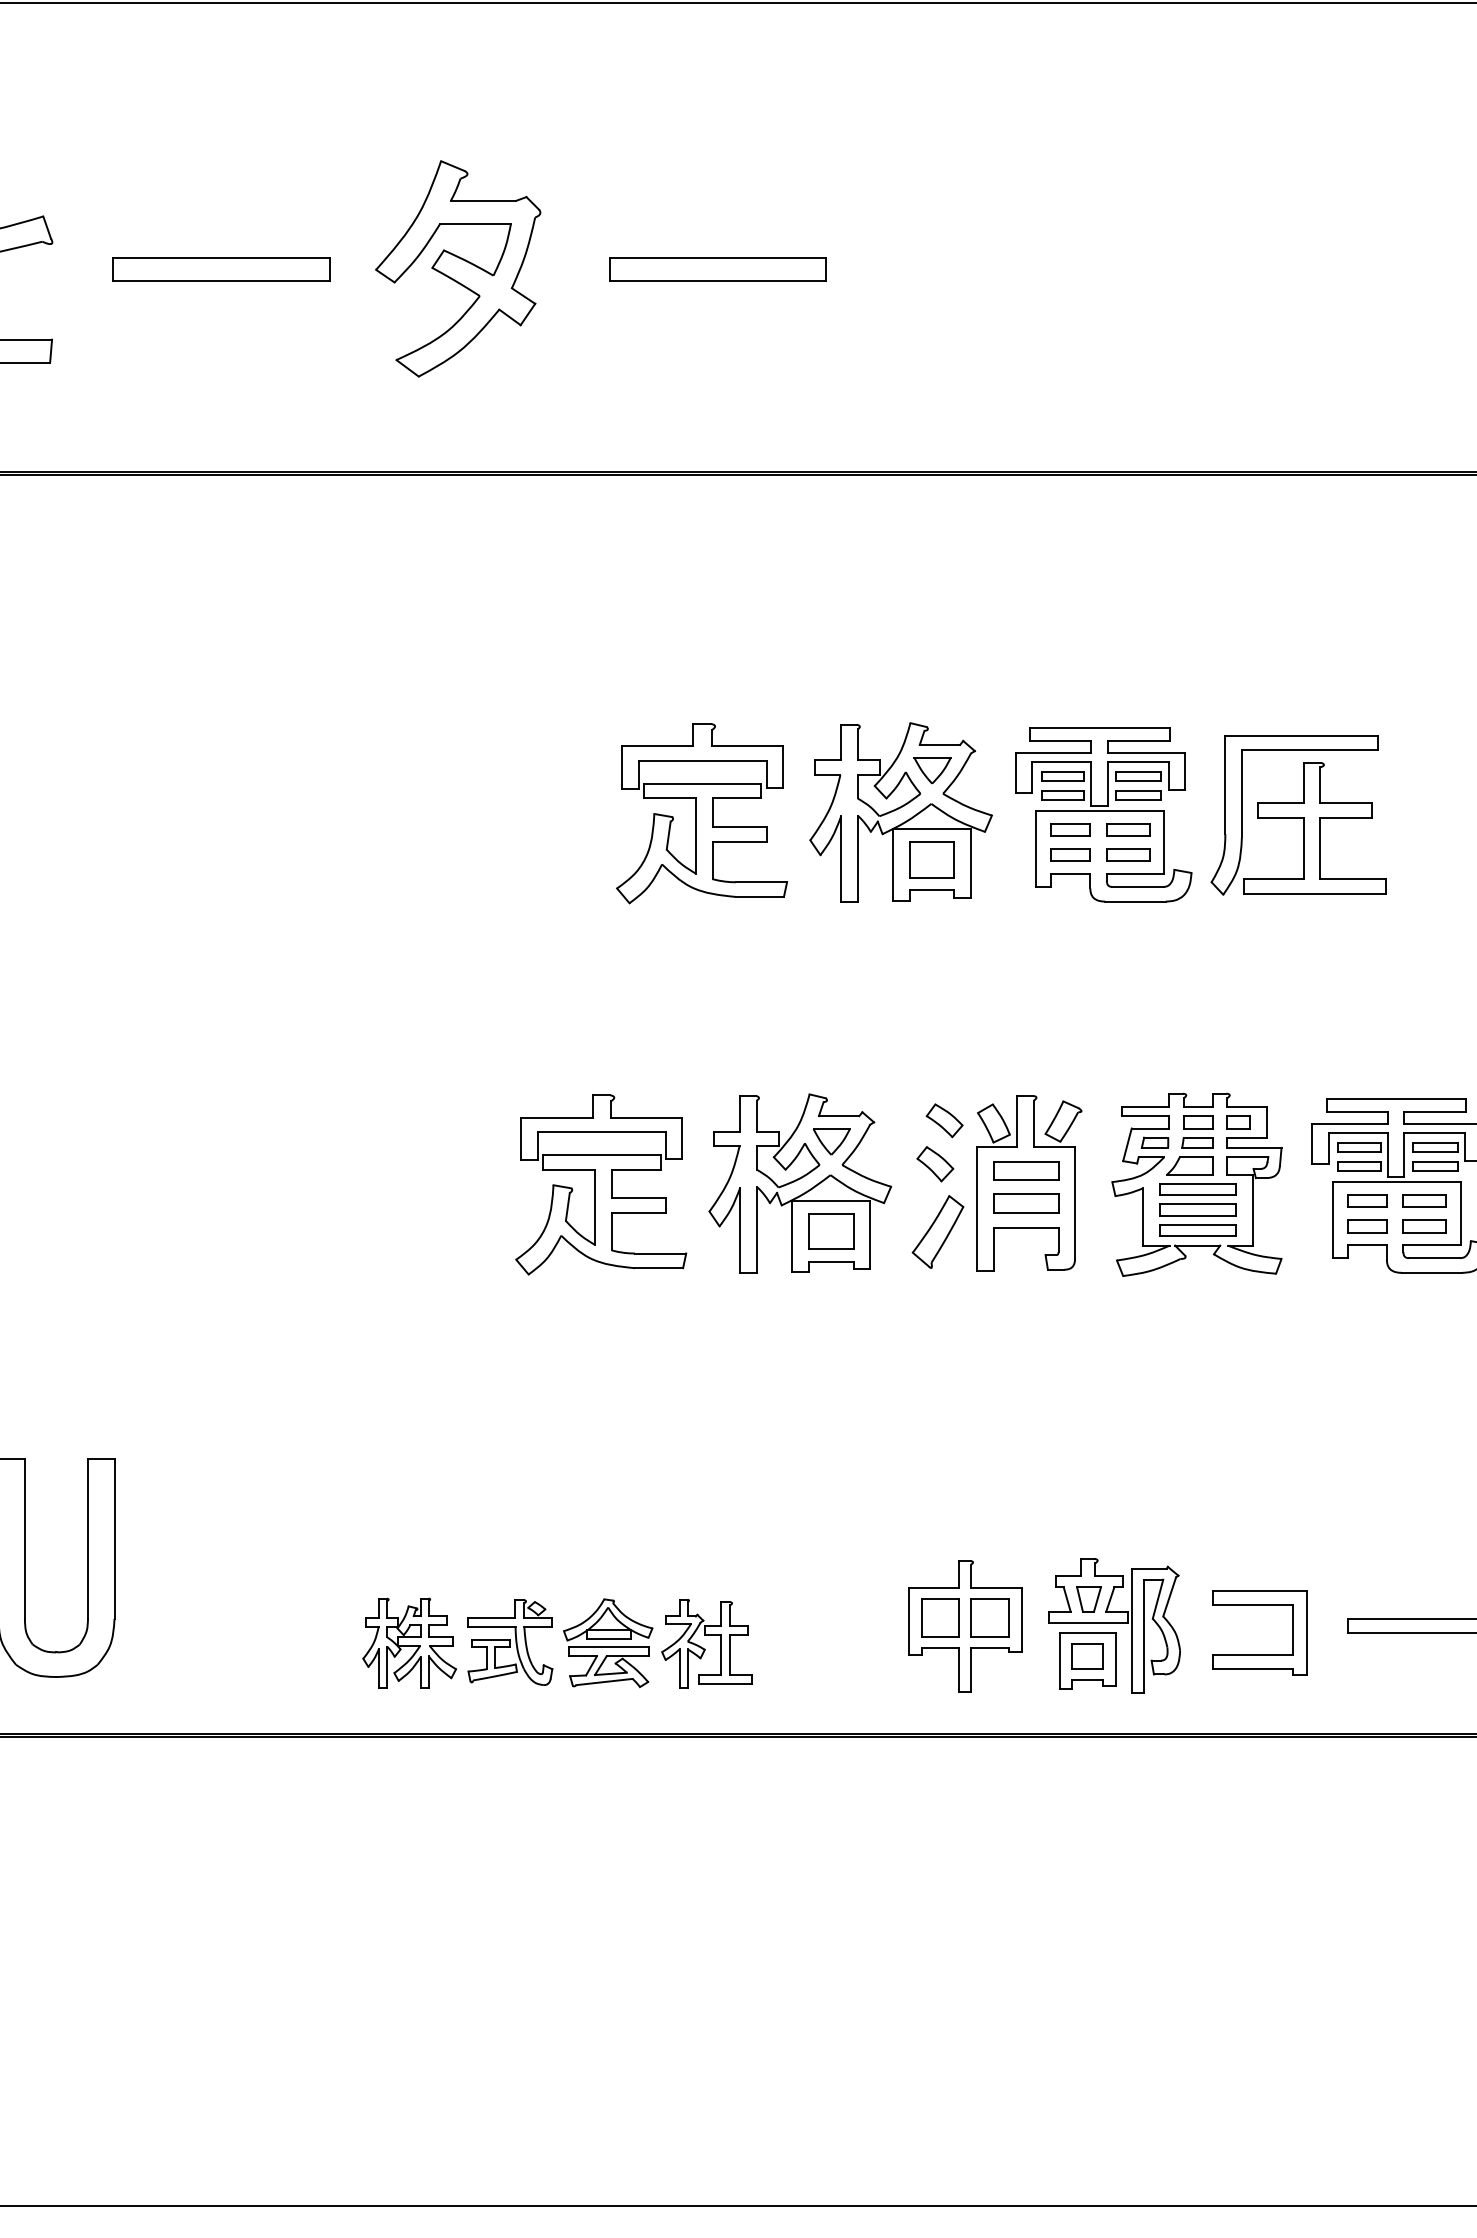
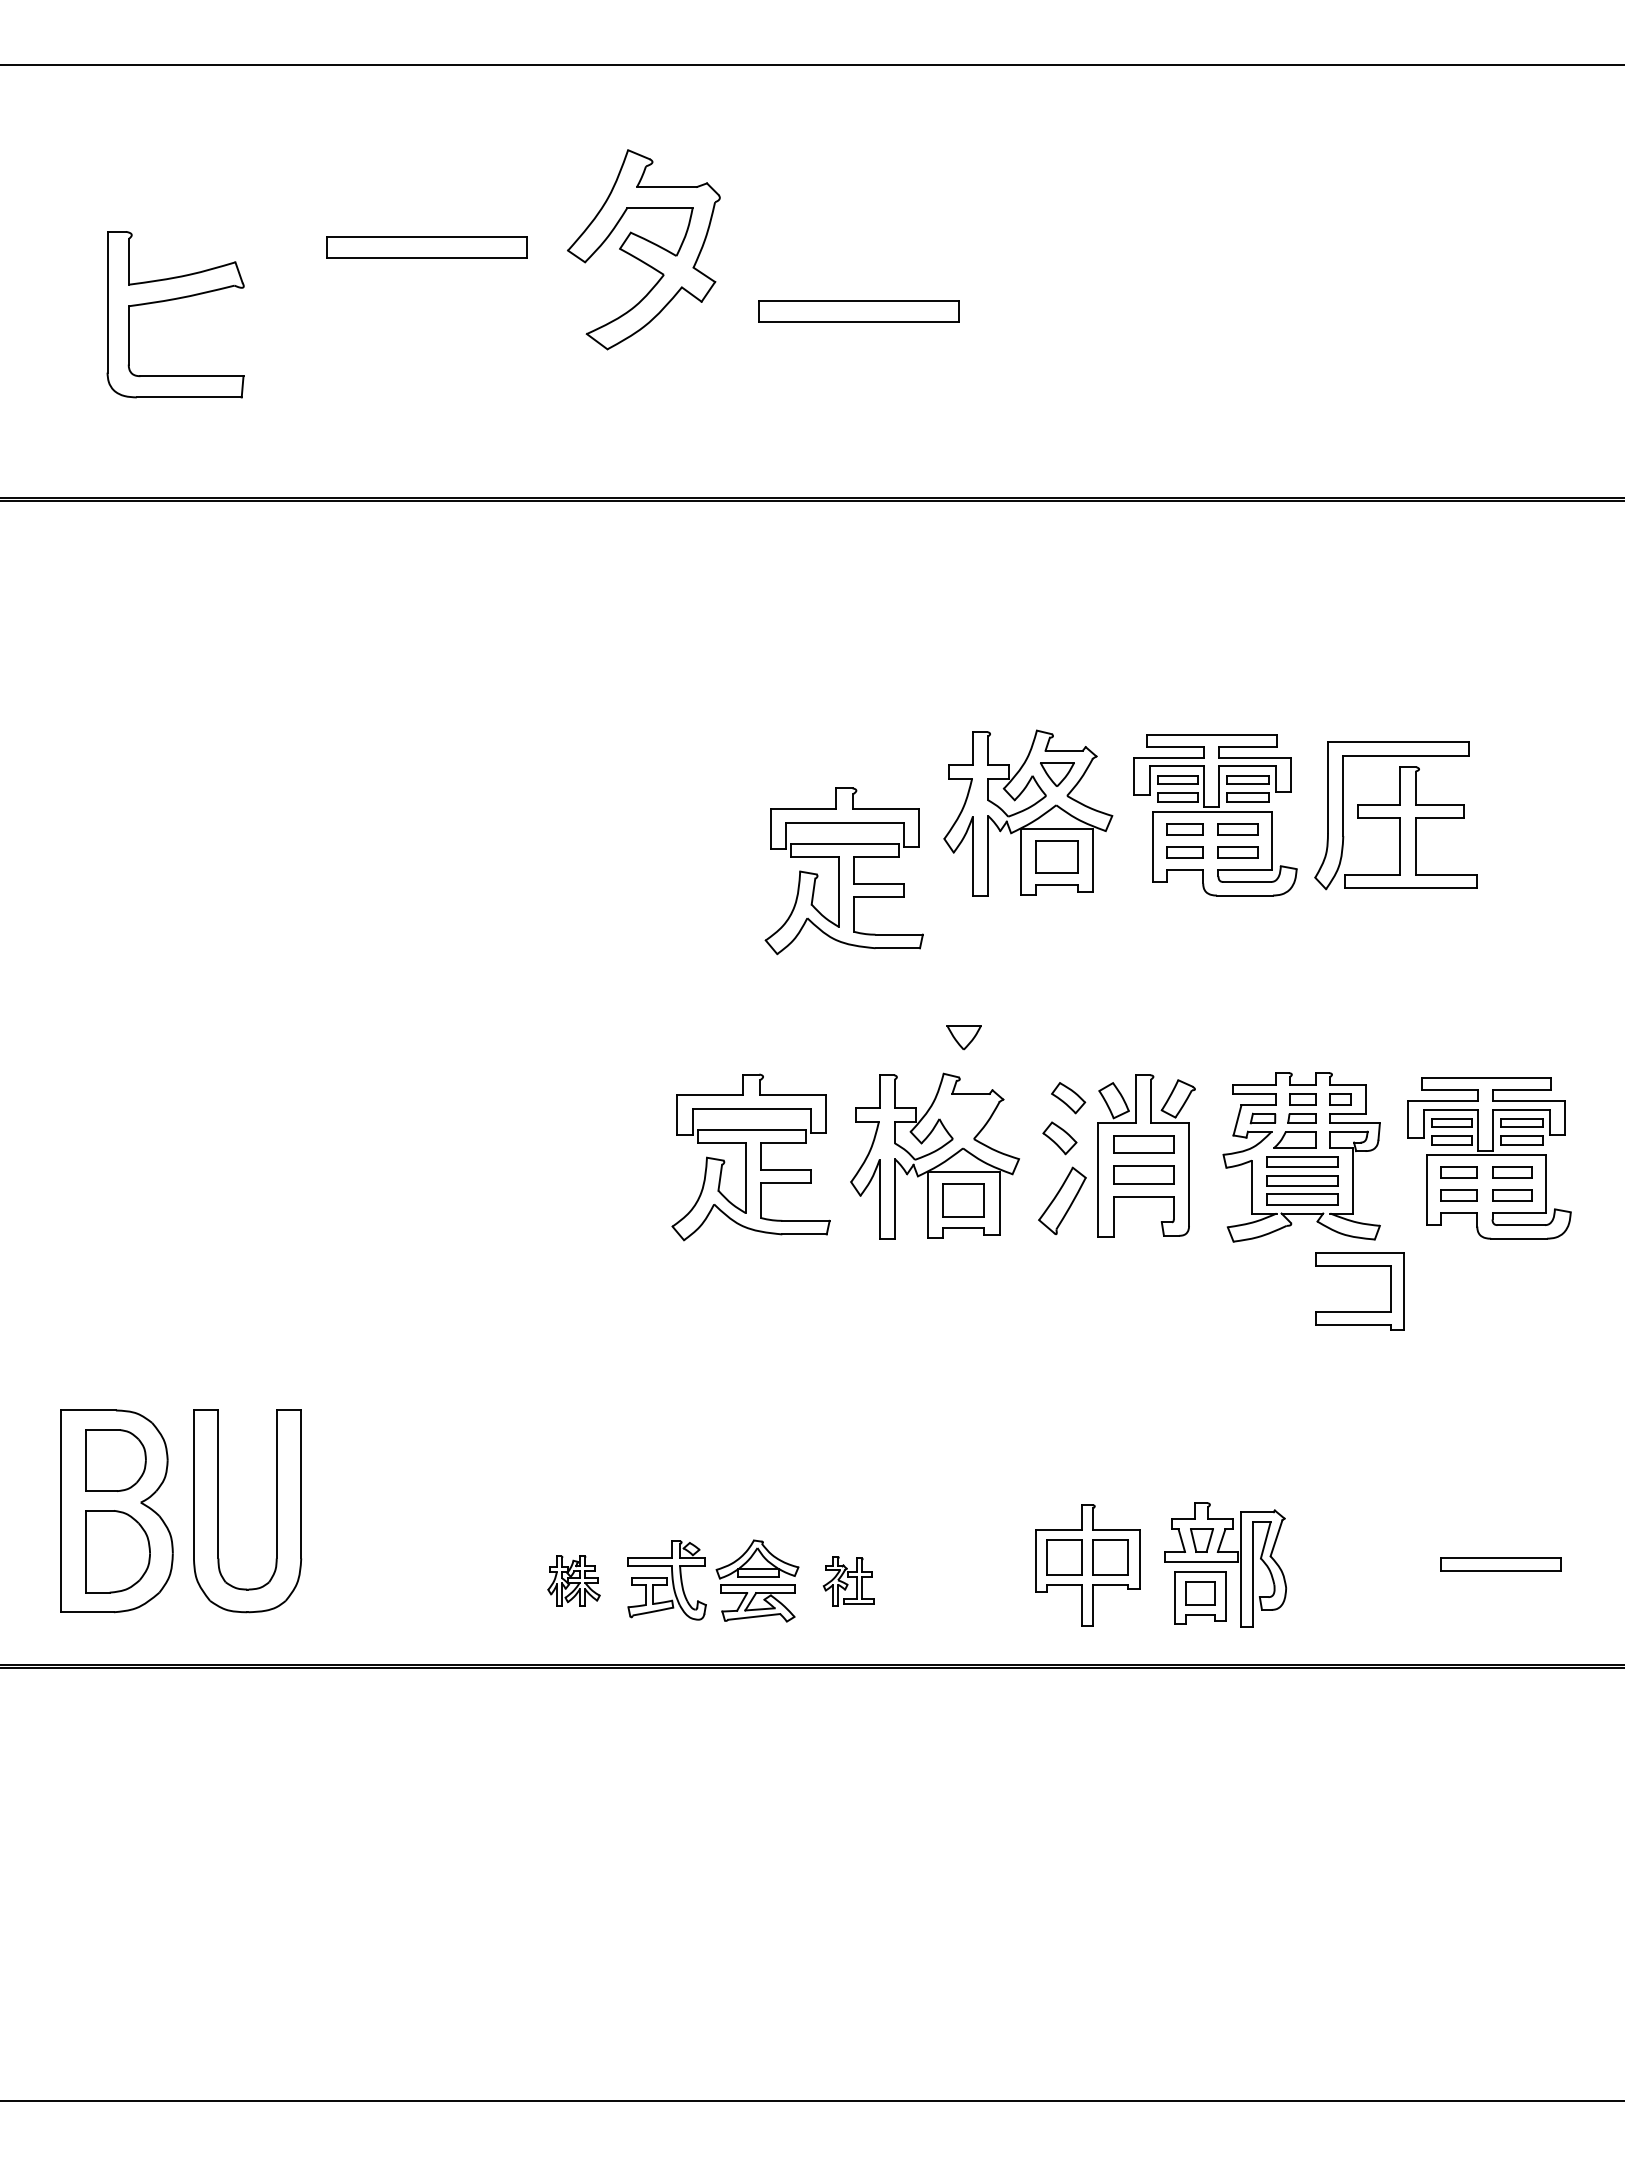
part: (457, 268) -> (643, 249), moved
part: (220, 269) -> (426, 247), moved
part: (701, 813) -> (843, 871), moved
part: (831, 1141) -> (963, 1037), moved
part: (409, 1643) -> (573, 1581), size x0.6
part: (706, 1643) -> (848, 1581), size x0.6
part: (1259, 1654) -> (1359, 1311), moved

